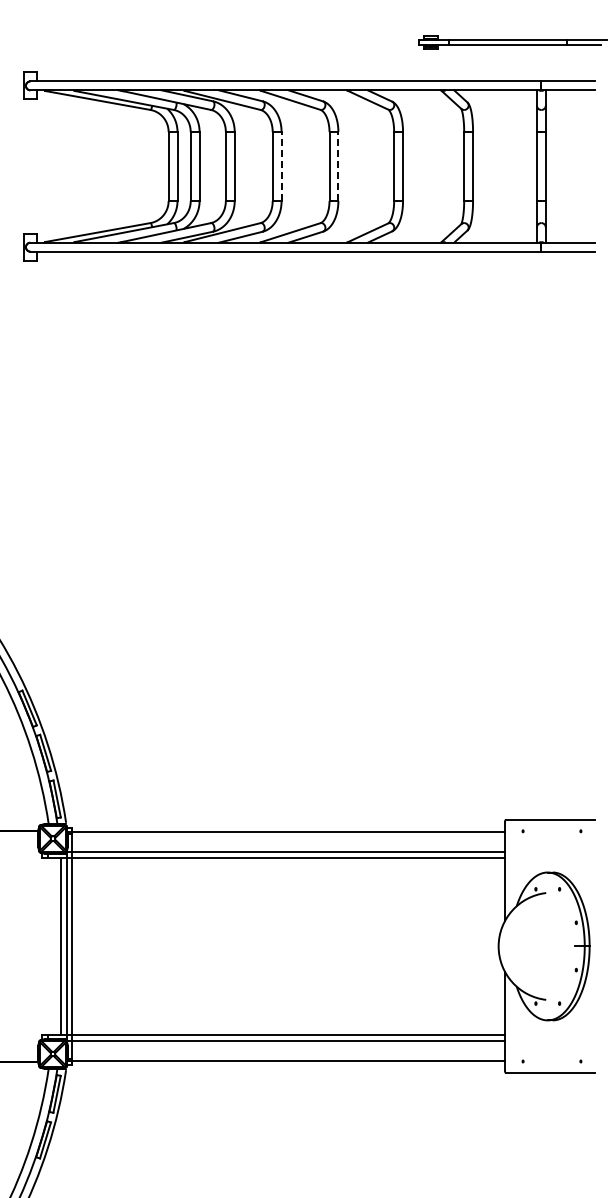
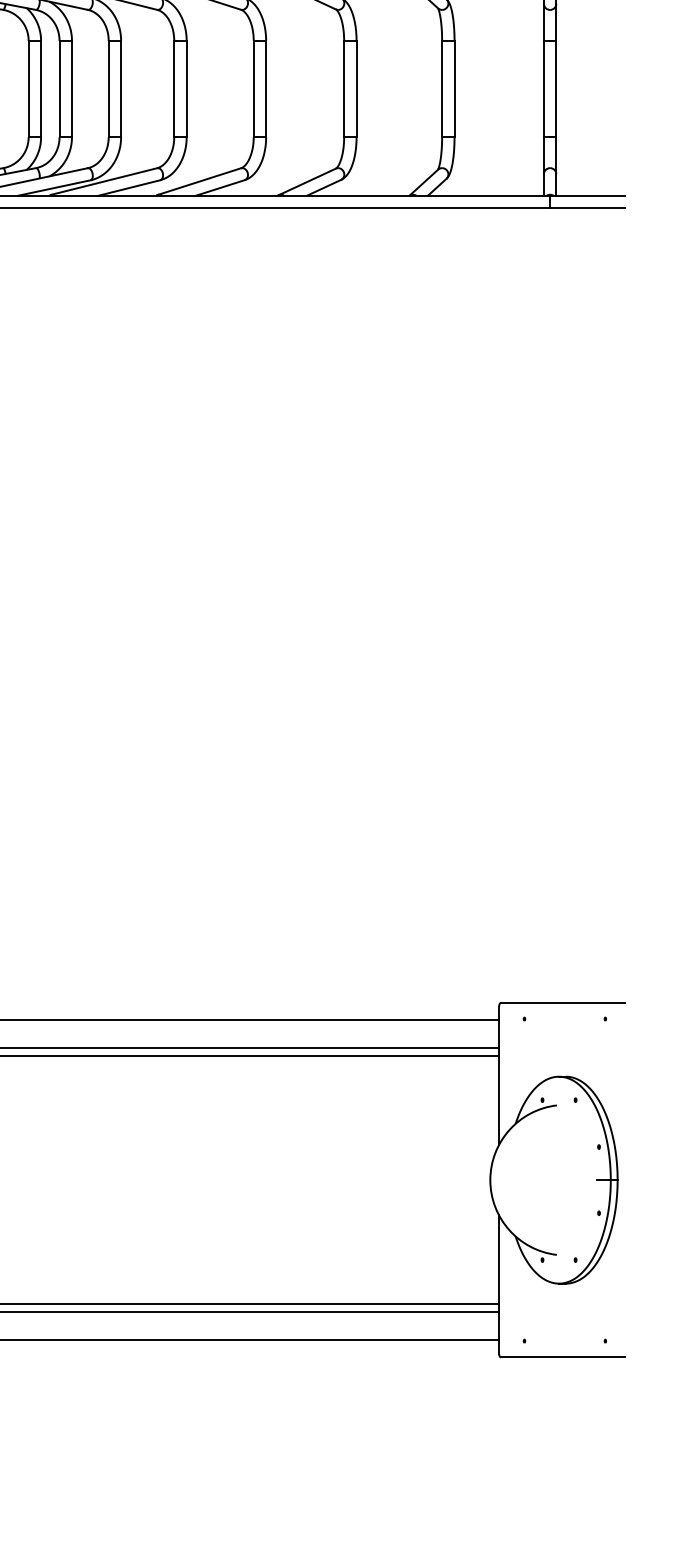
line: (281, 166) -> (186, 88), dashed -> solid
line: (338, 166) -> (266, 88), dashed -> solid

